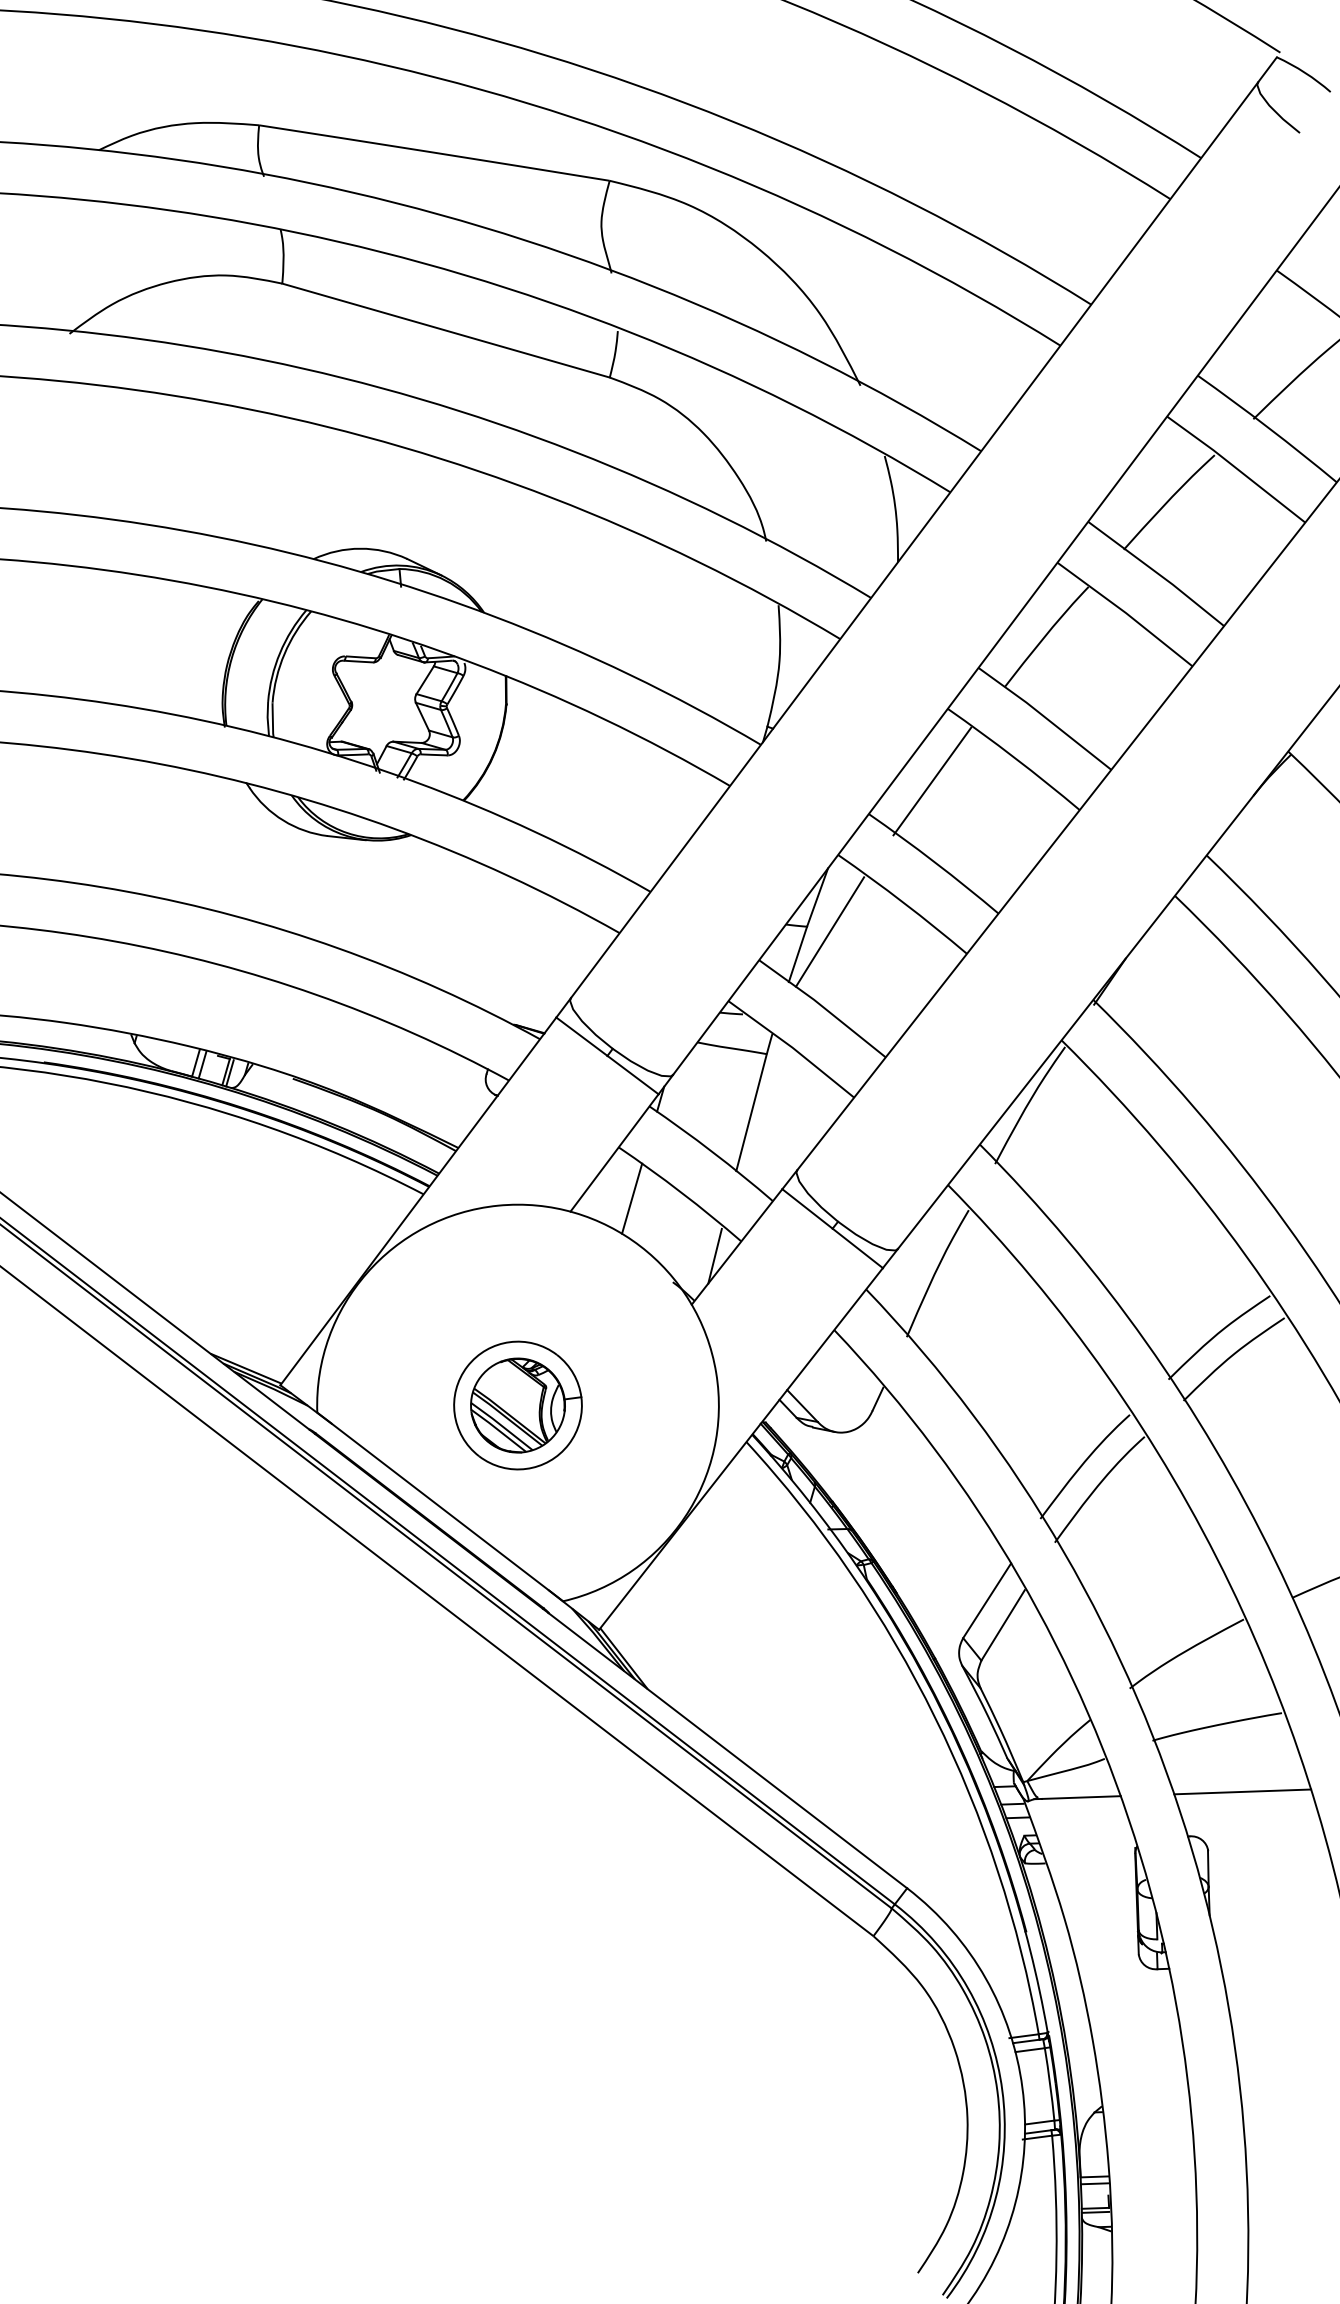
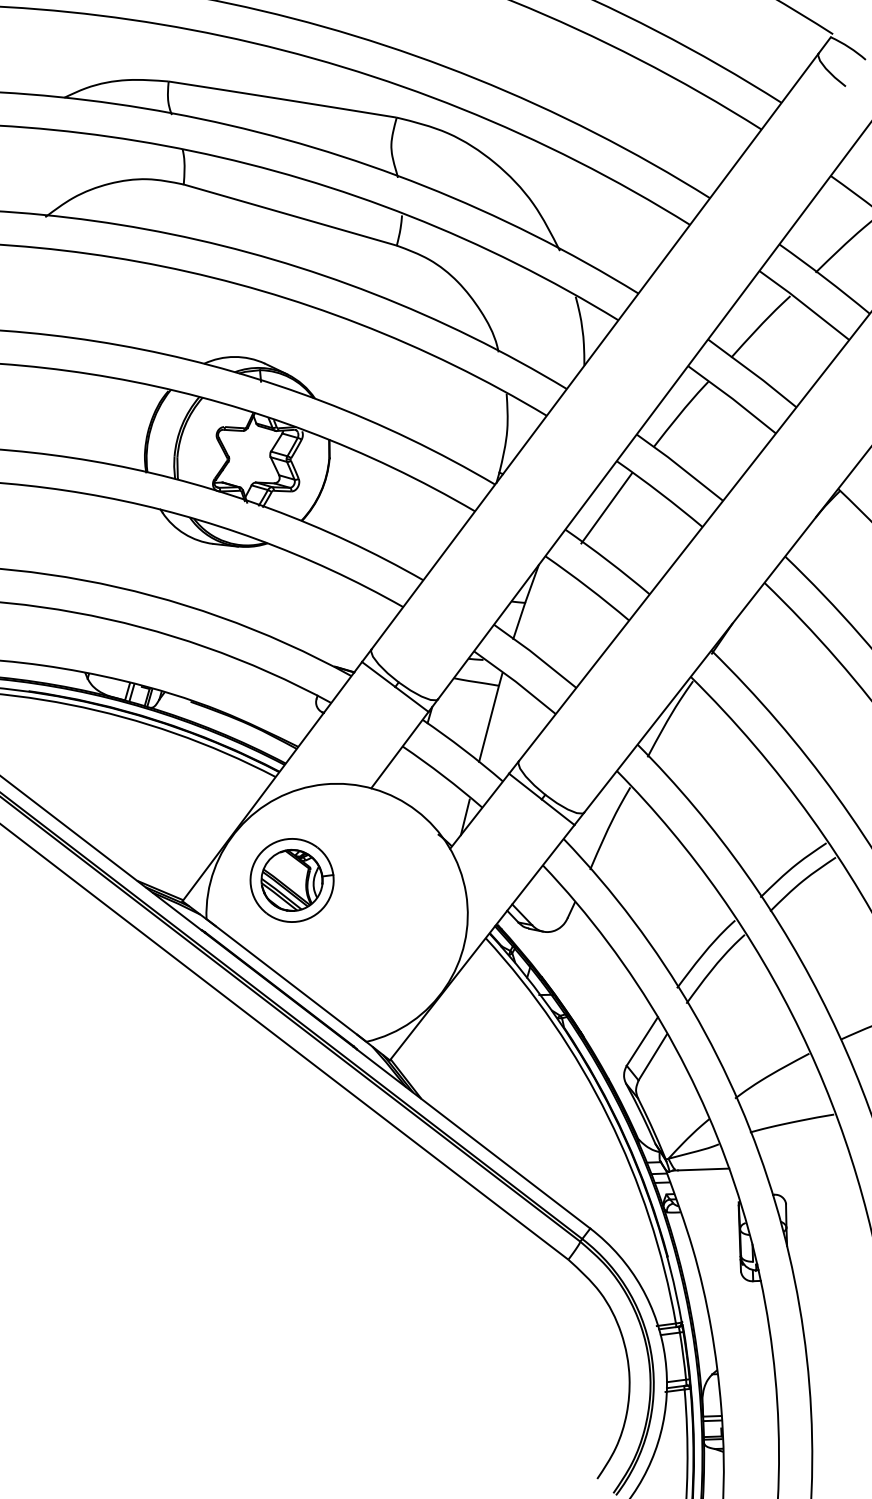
line: (829, 930) -> (539, 605), removed
line: (630, 1198) -> (410, 779), removed
part: (517, 1405) -> (291, 880), moved
line: (1242, 1791) -> (808, 1165), removed

